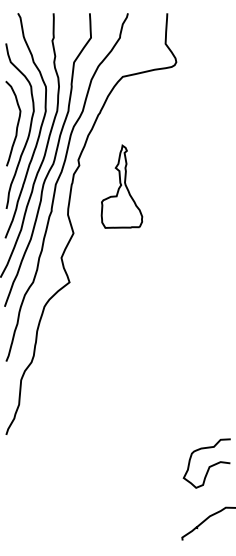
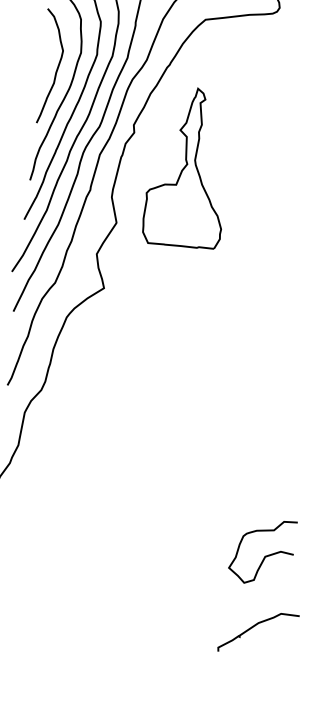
part: (121, 186) -> (187, 166), size x1.43

